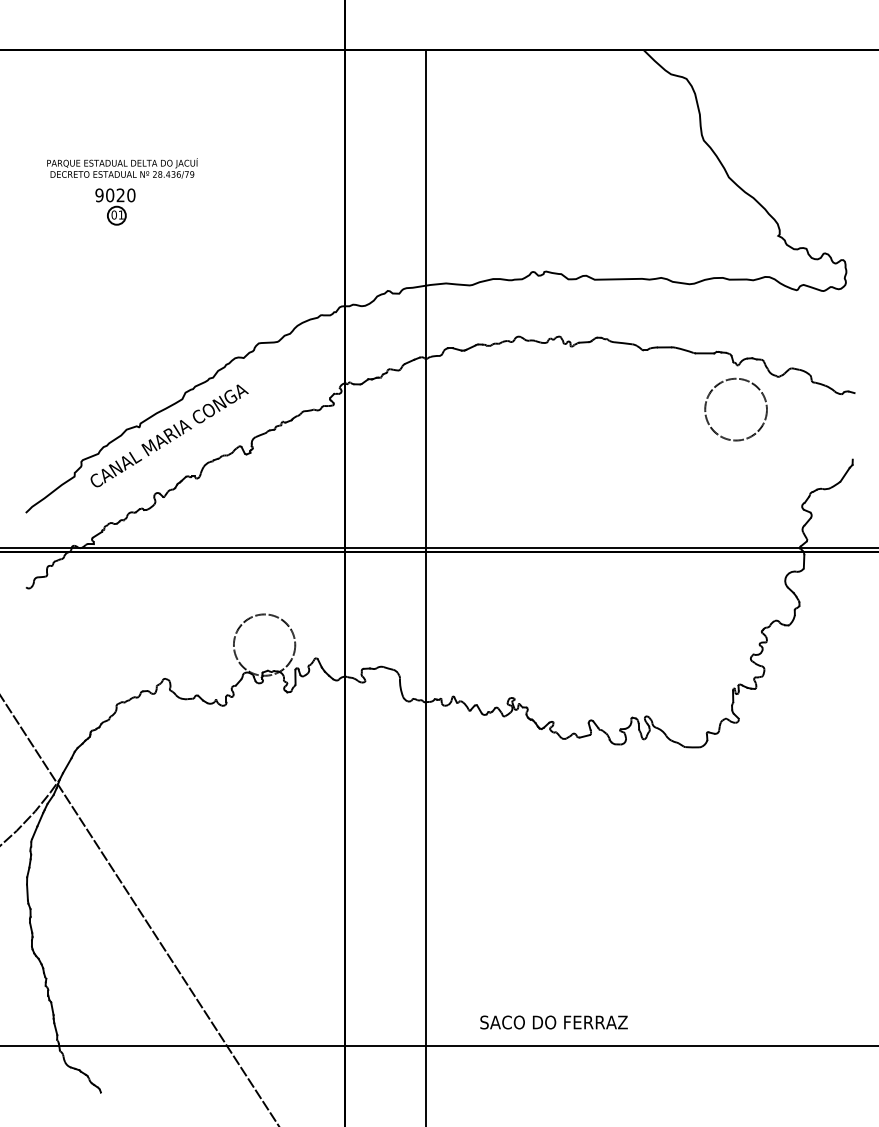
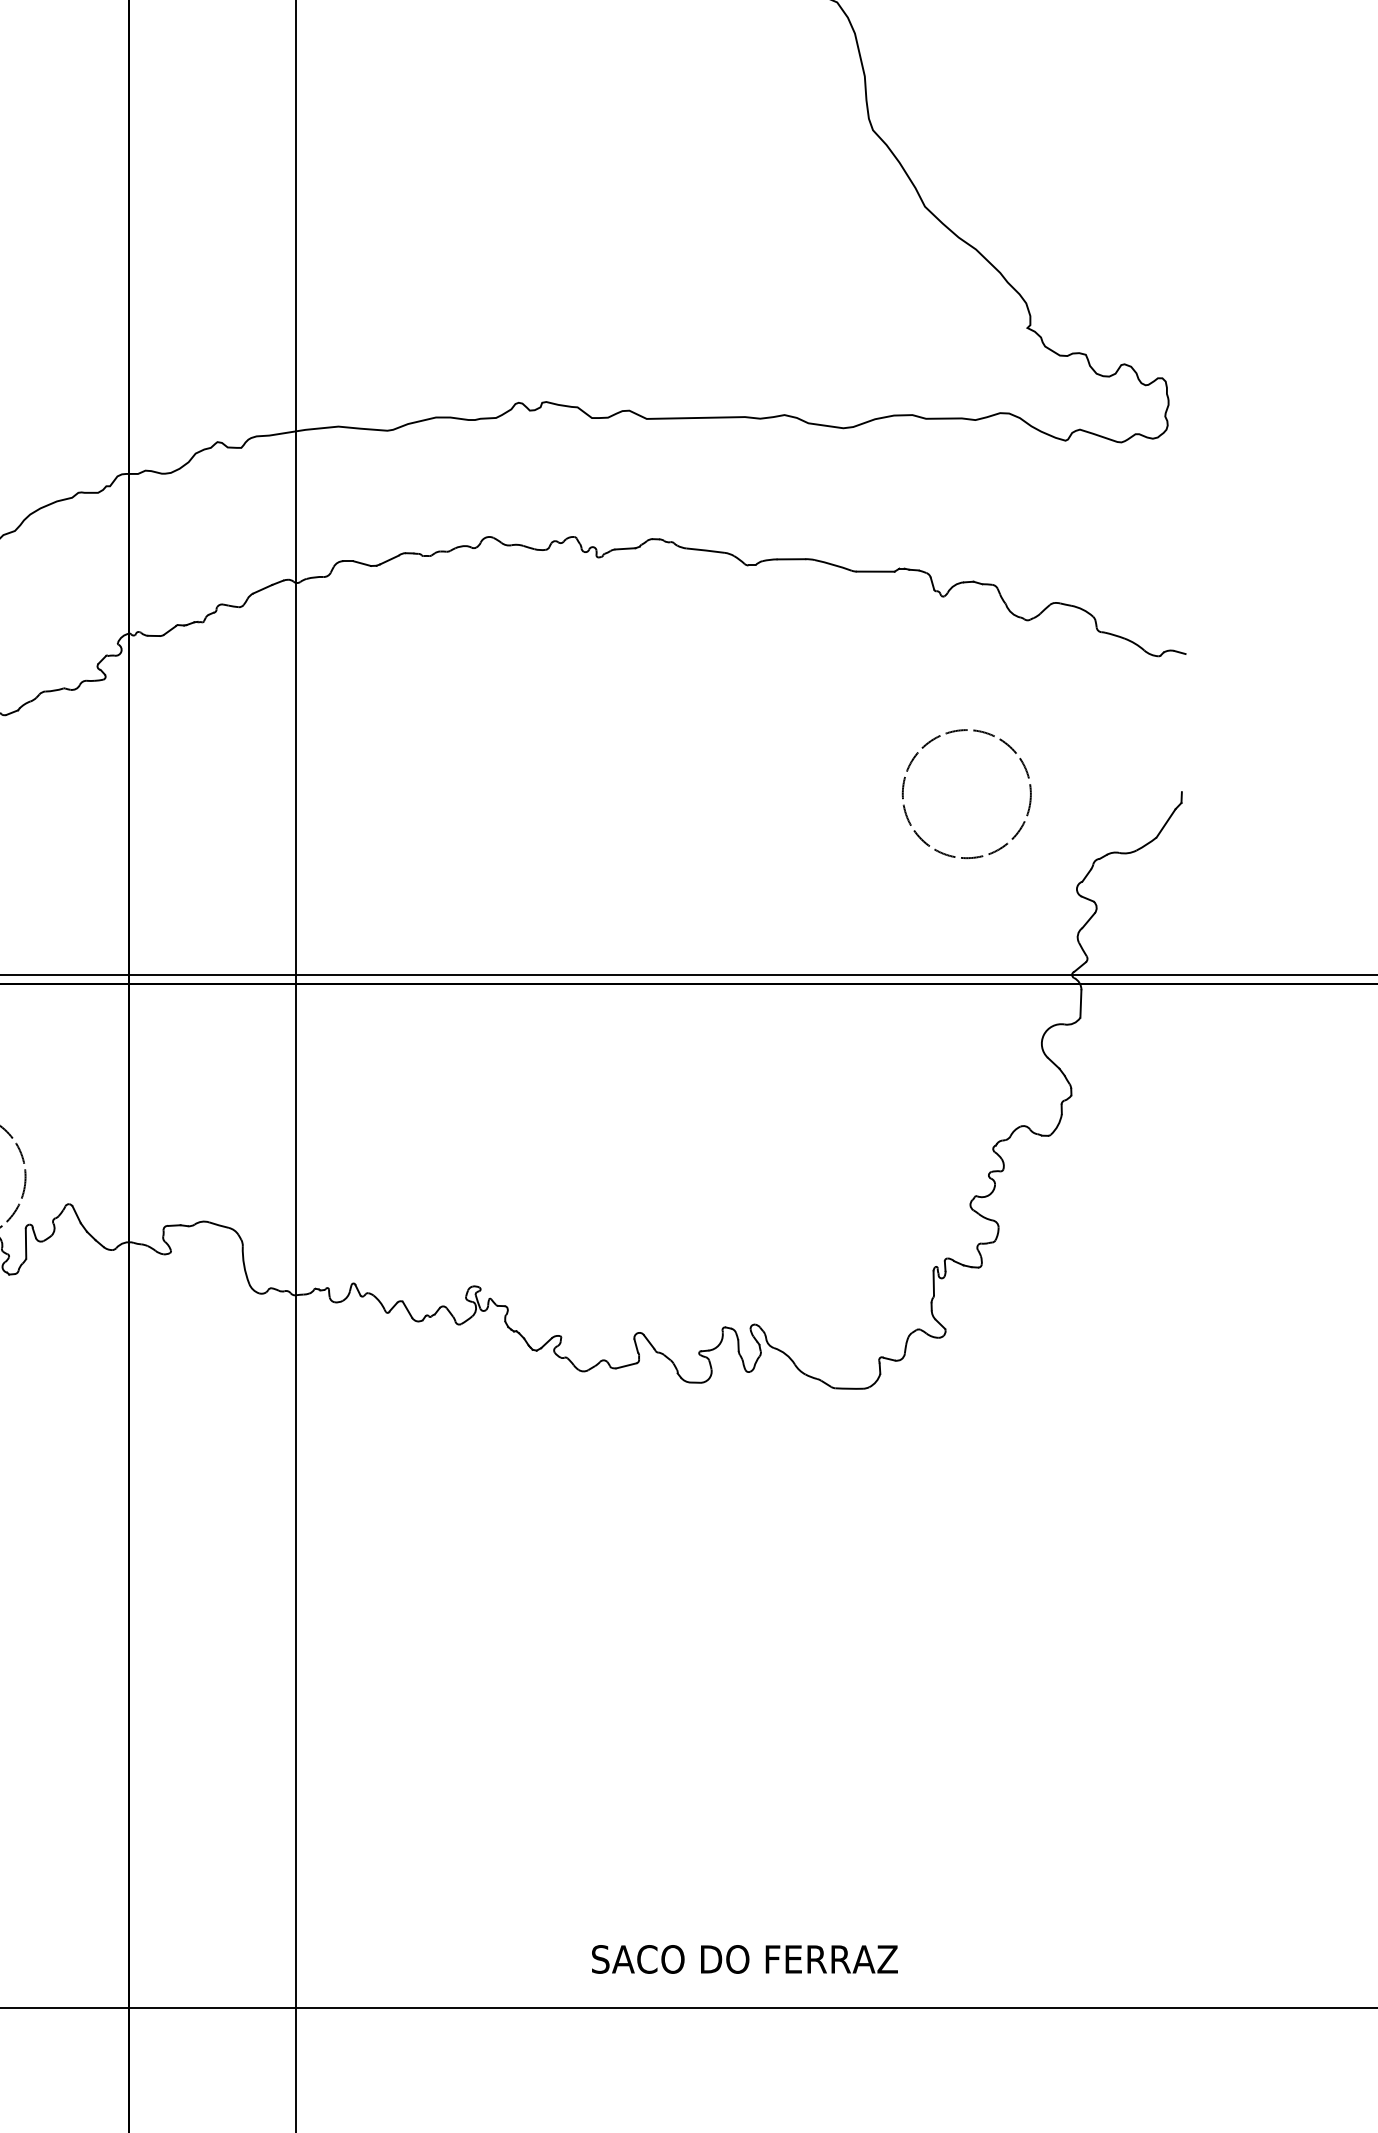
circle: (735, 409) -> (965, 793), moved
text: (553, 1022) -> (743, 1959), moved

